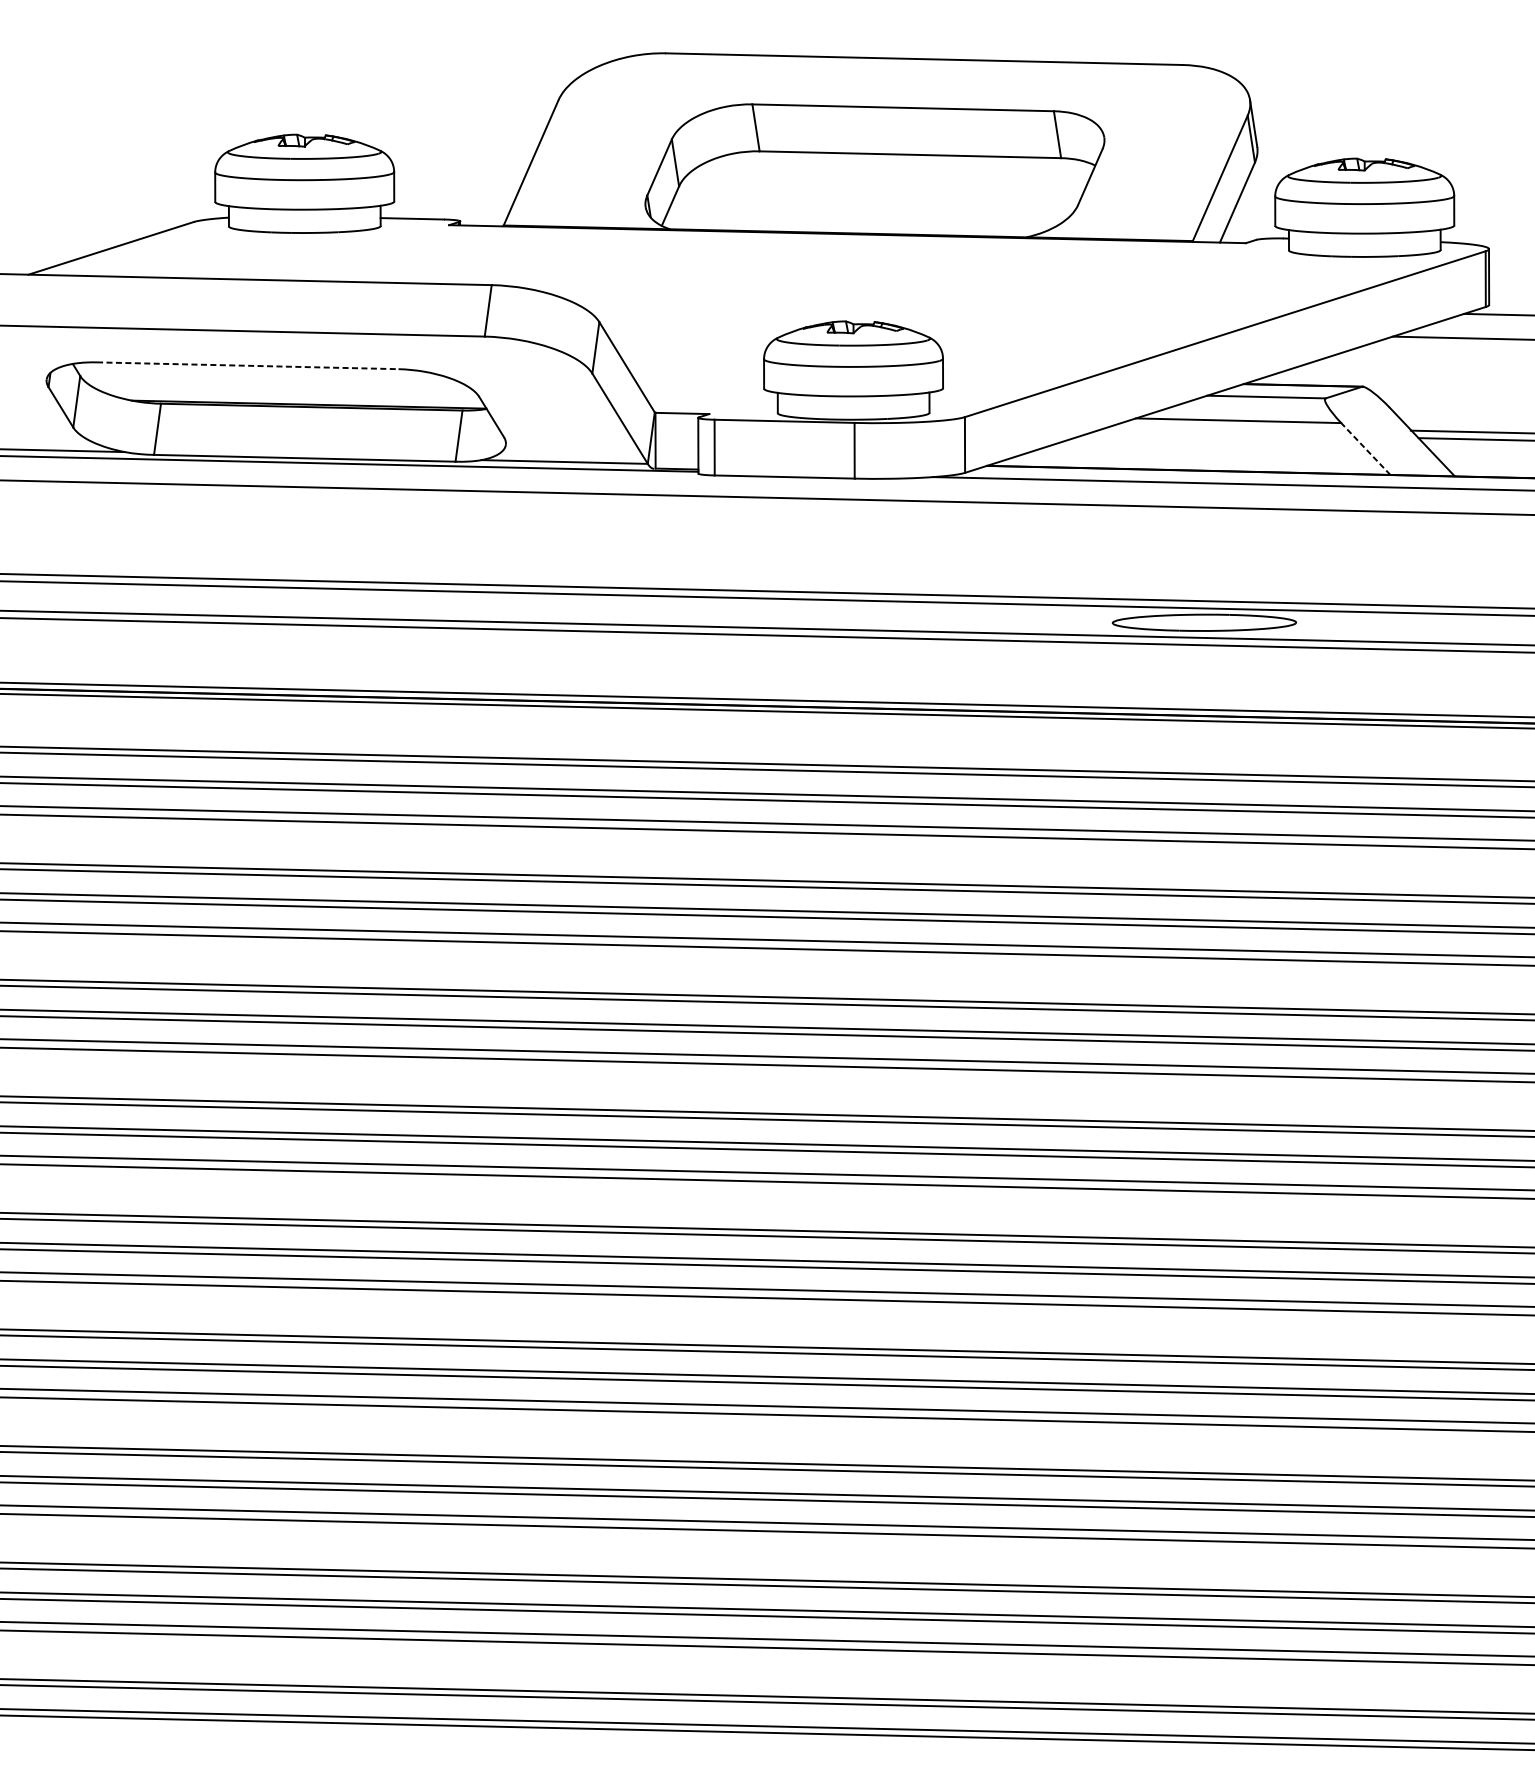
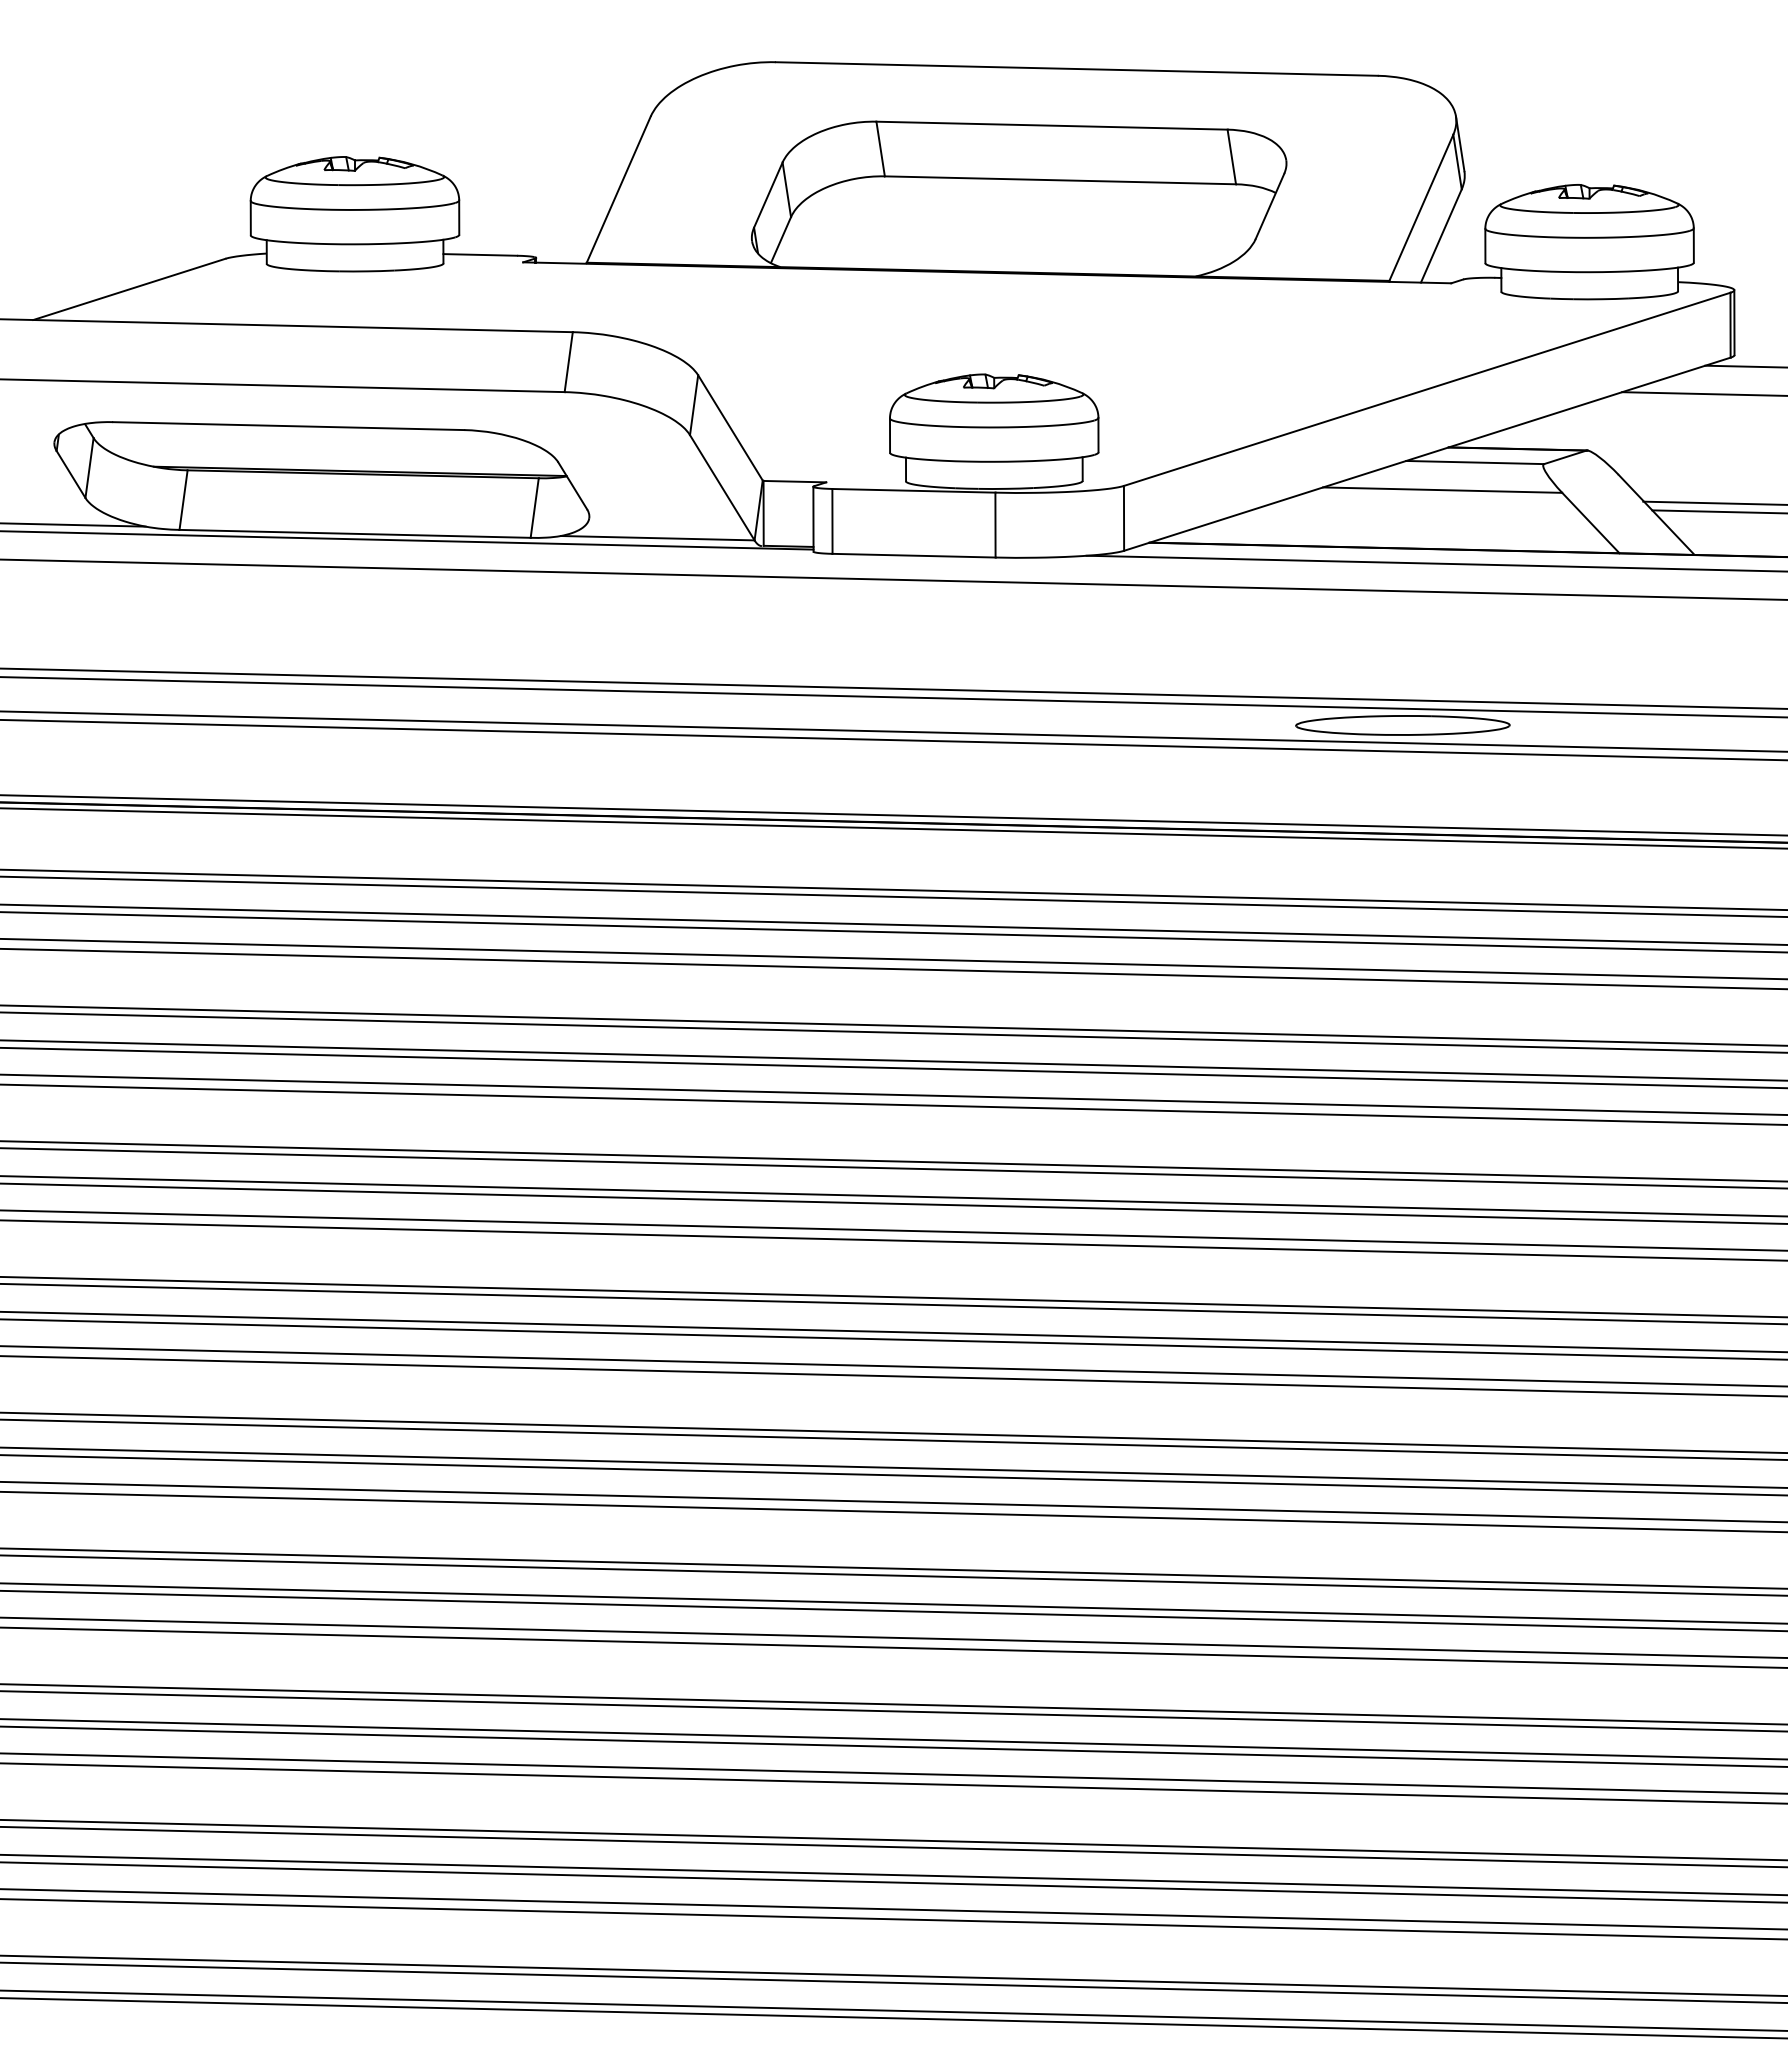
line: (247, 366) -> (288, 426), dashed -> solid
line: (1365, 449) -> (1590, 523), dashed -> solid

